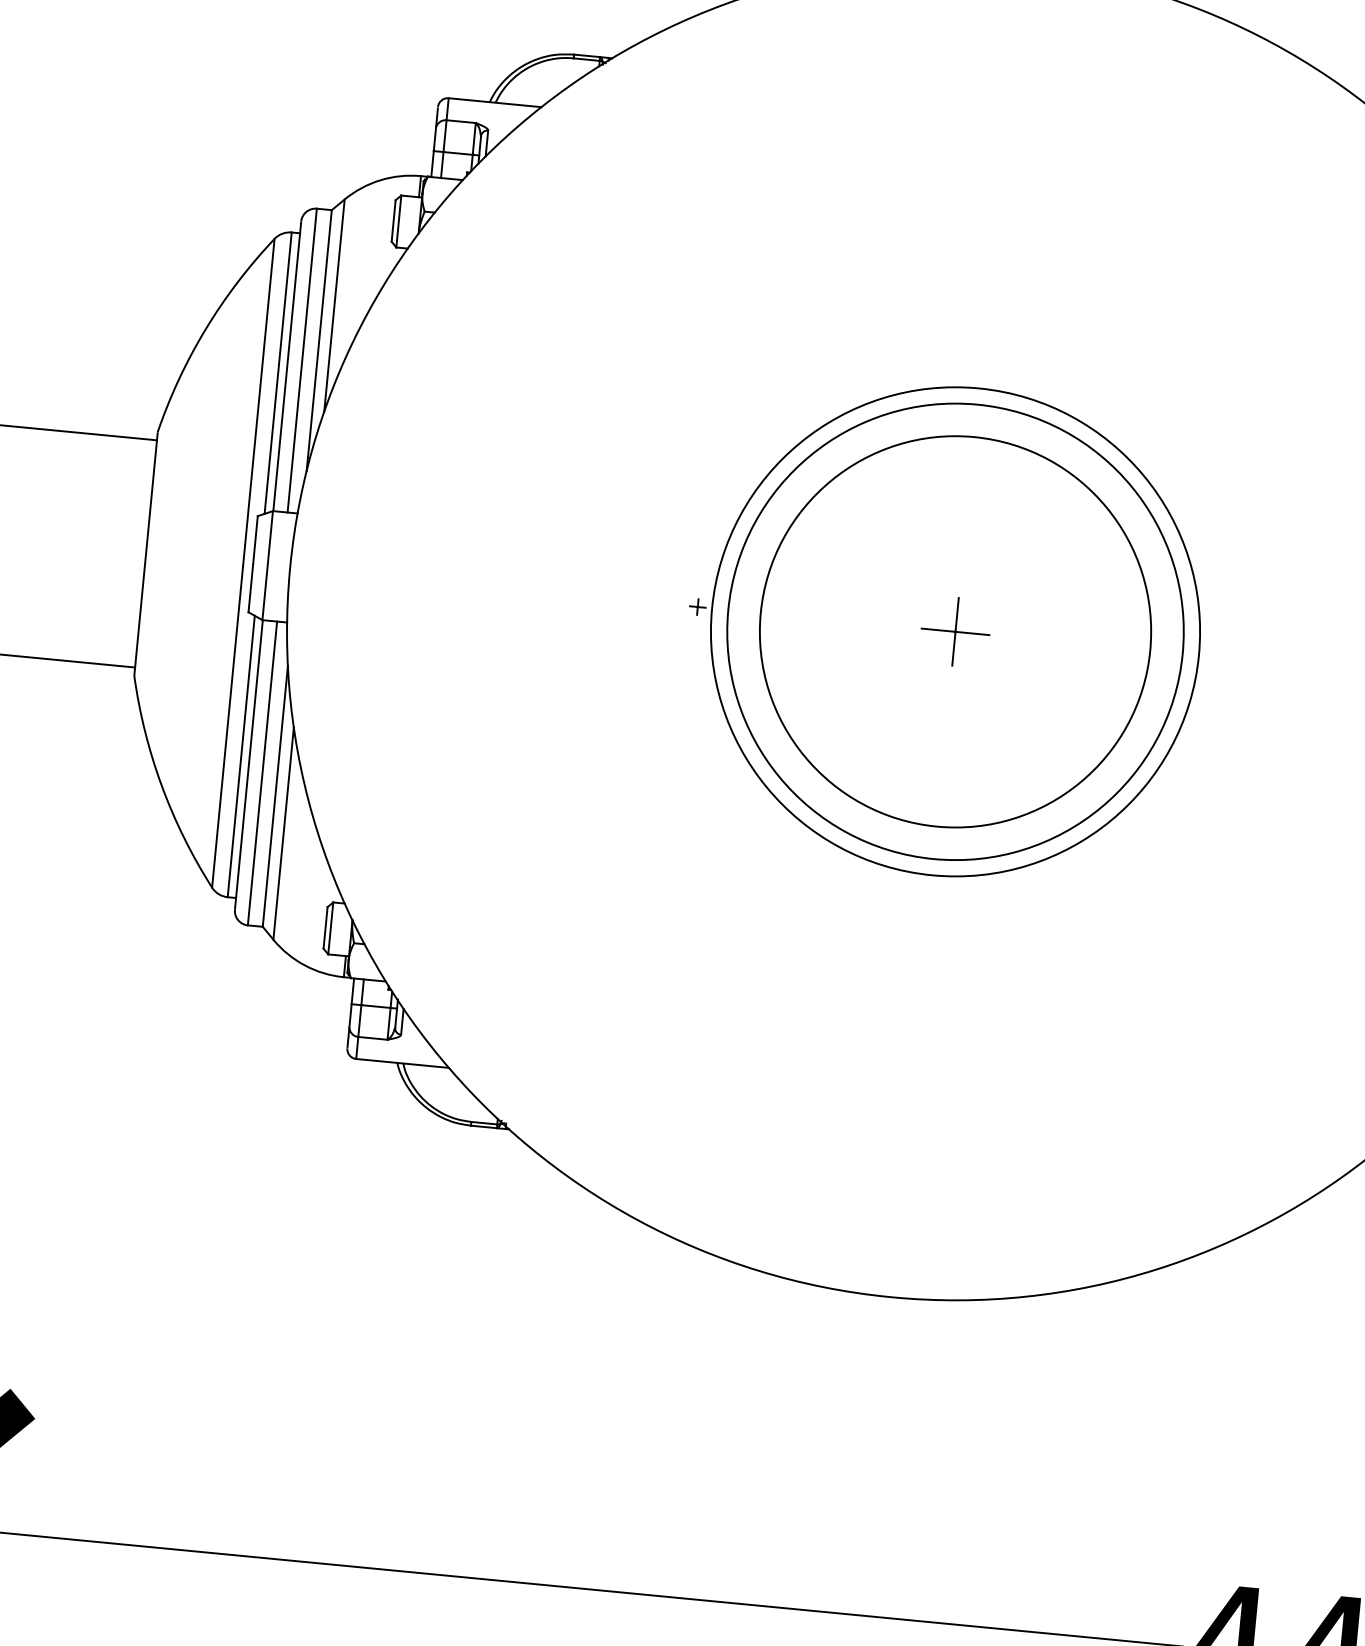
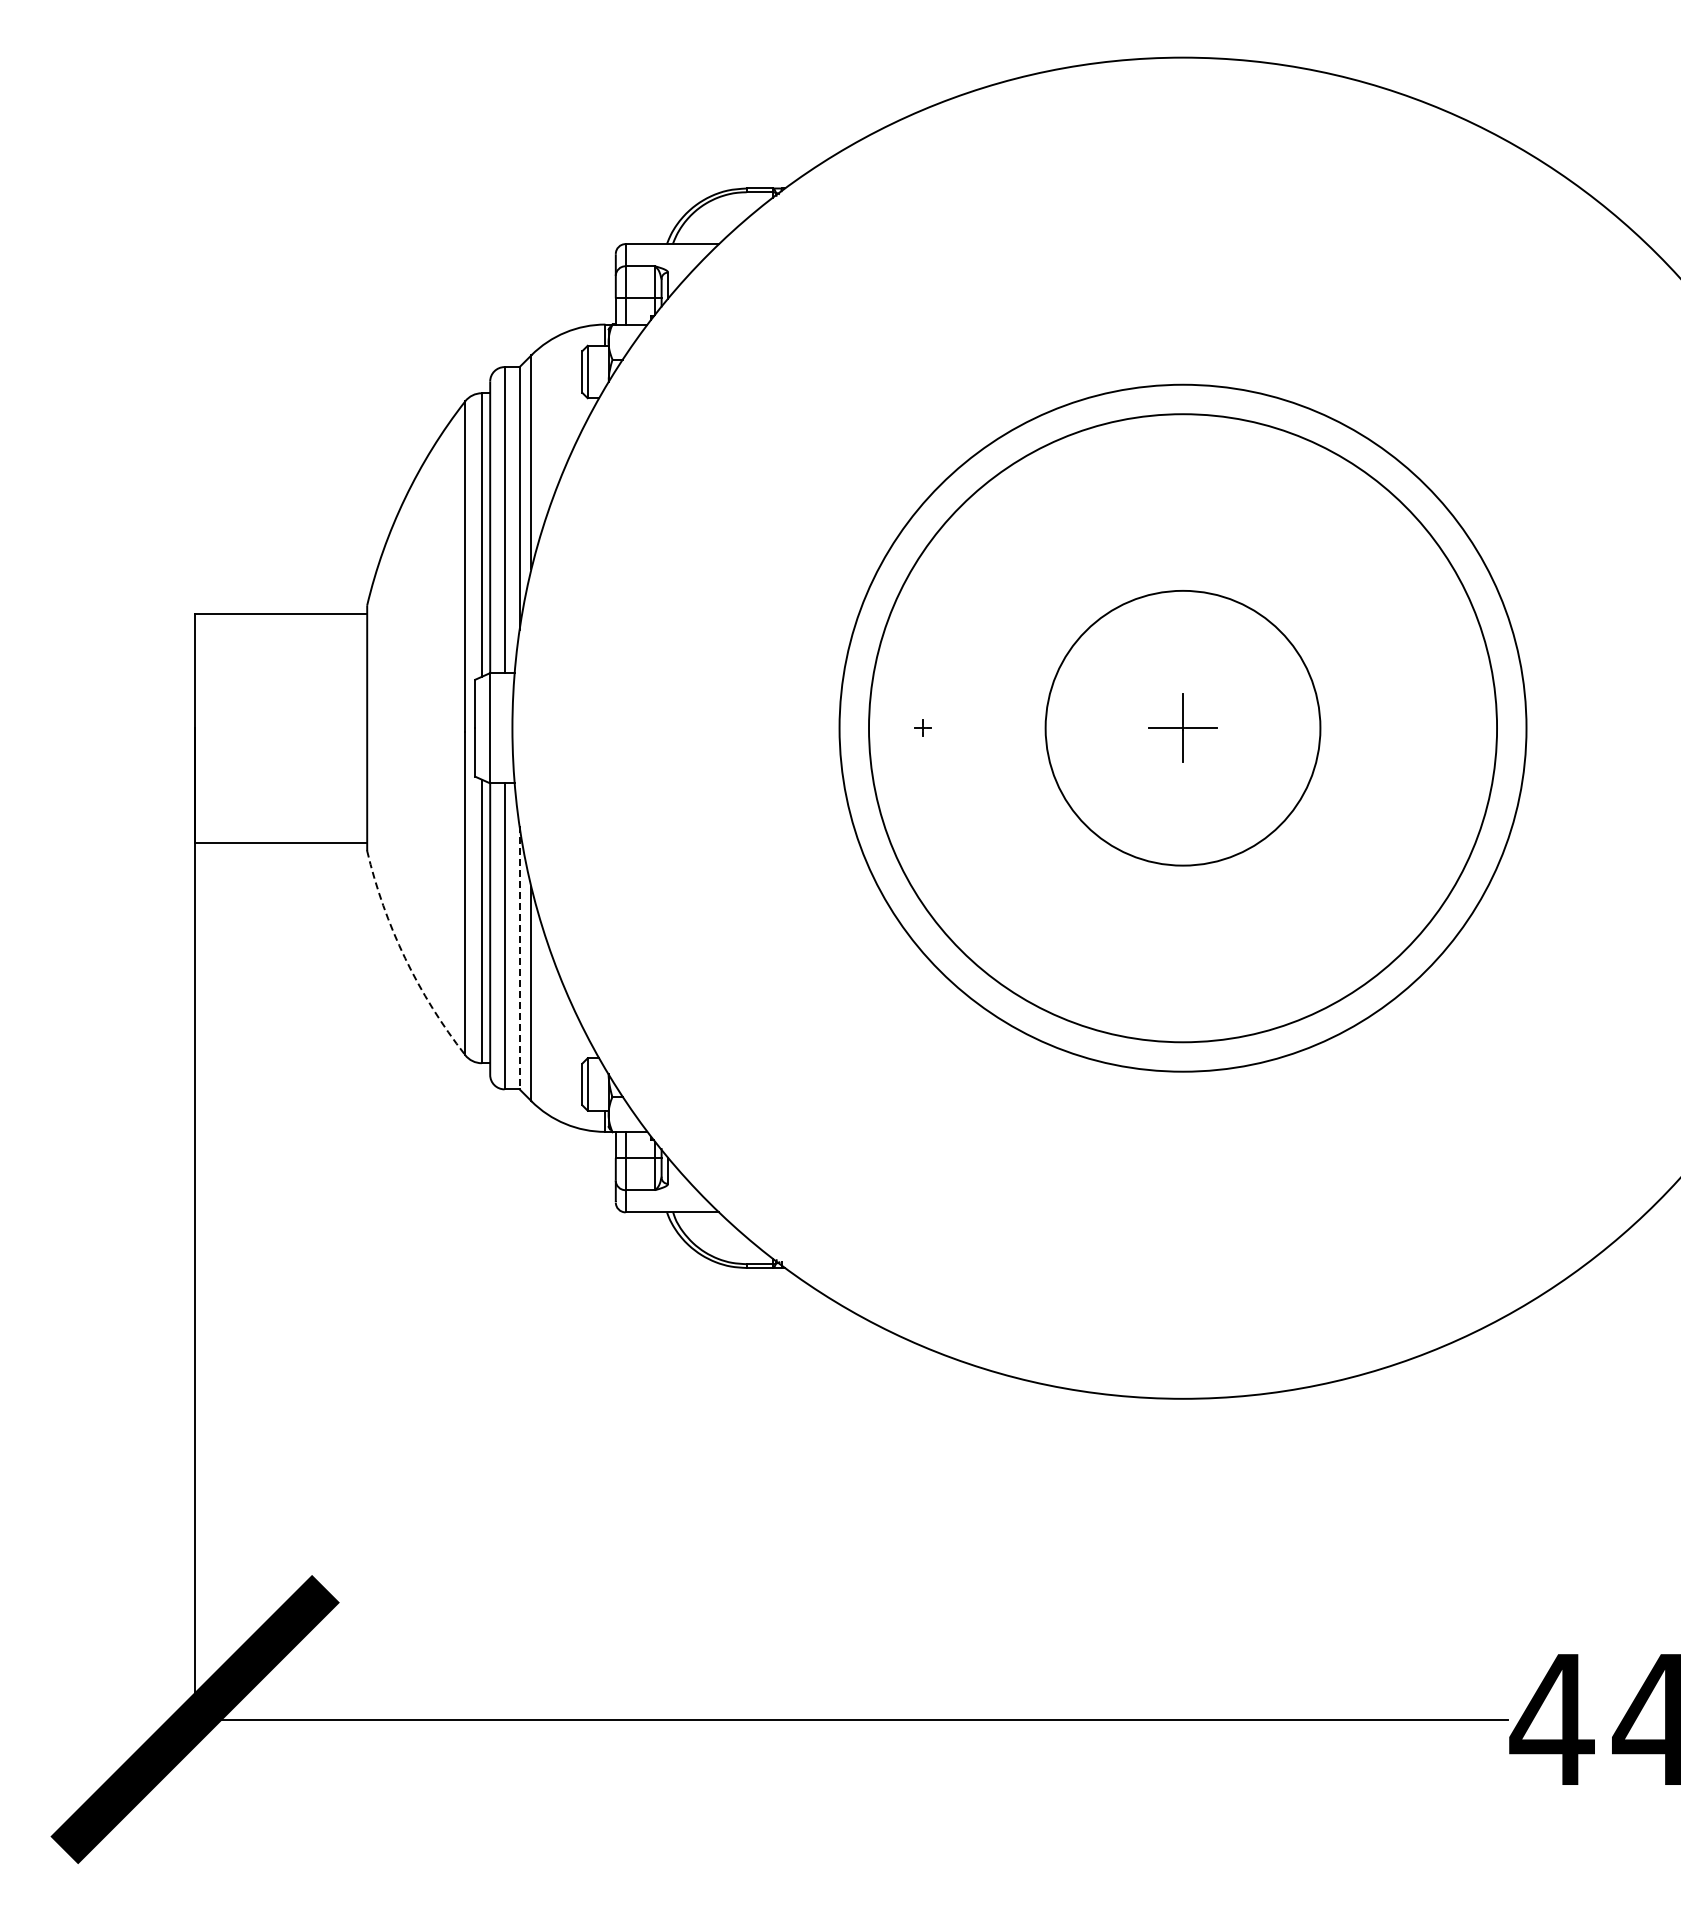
circle: (955, 631) -> (1182, 727), size x1.4
circle: (955, 631) -> (1182, 727), size x1.6
circle: (955, 632) -> (1183, 728), size x0.6
arc: (162, 786) -> (405, 958), solid -> dashed
line: (275, 795) -> (519, 957), solid -> dashed

